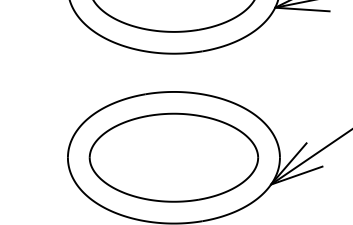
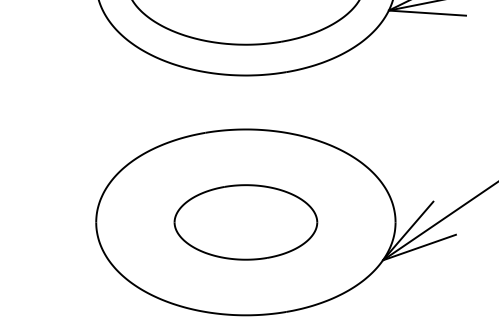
part: (173, 157) -> (245, 222), size x0.6

